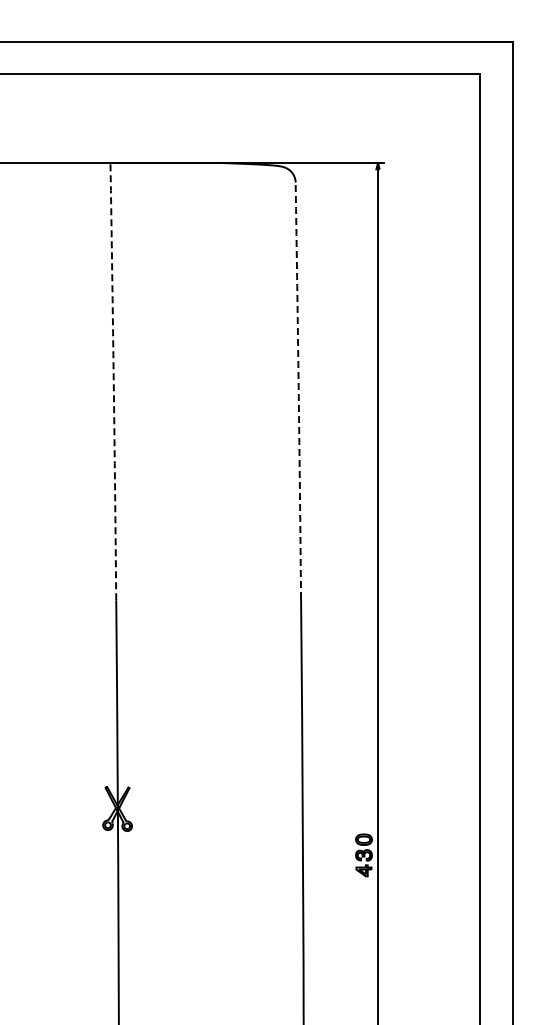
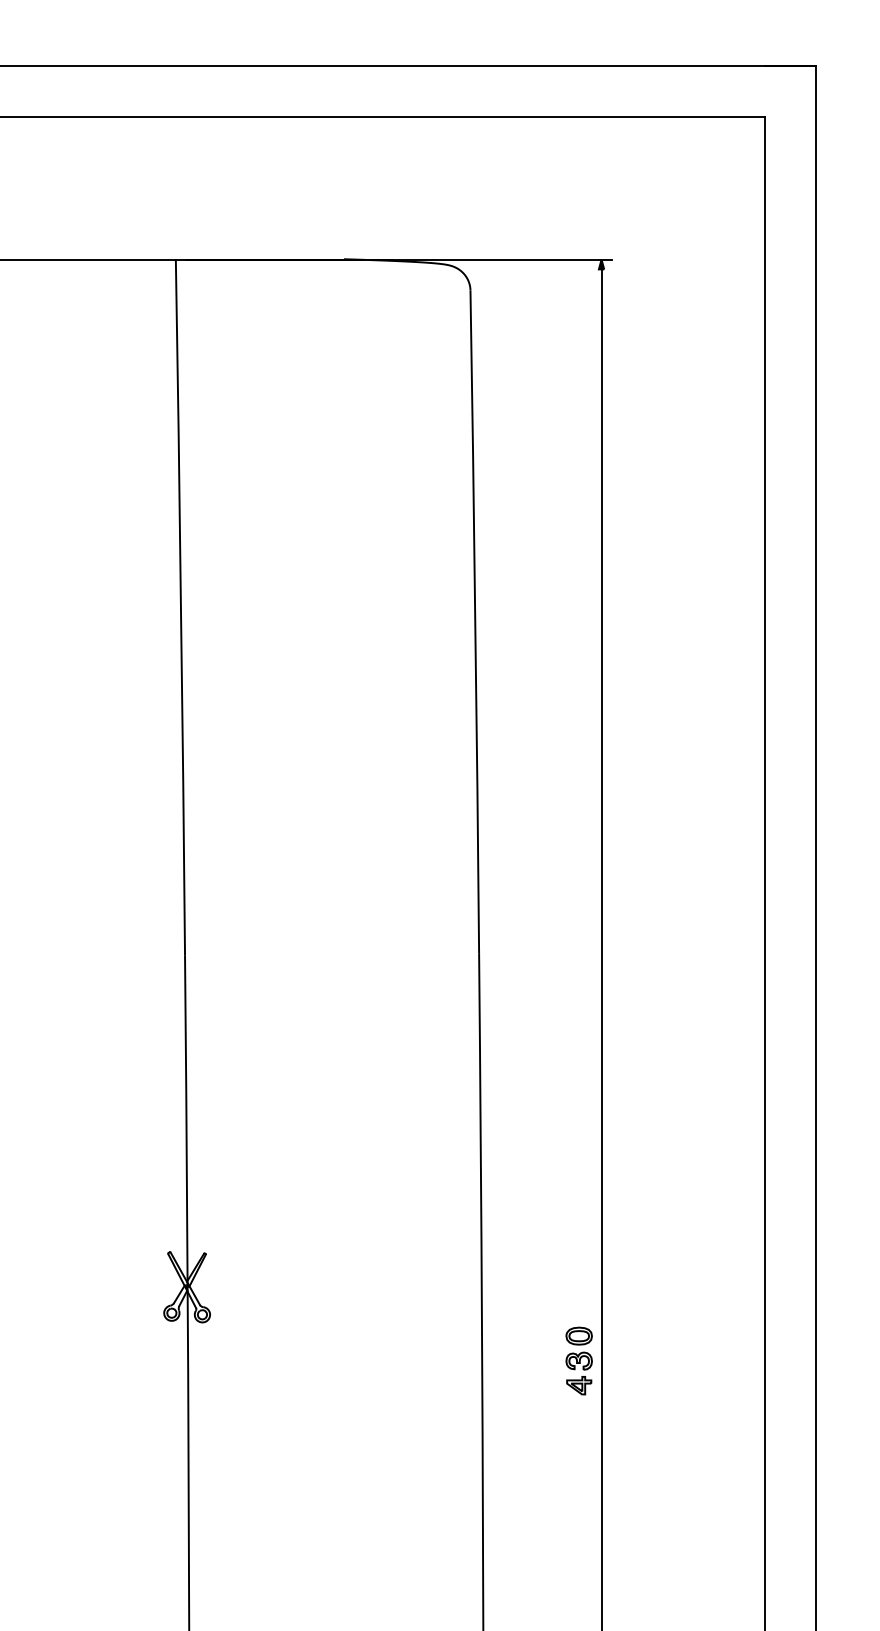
arc: (113, 381) -> (180, 607), dashed -> solid
arc: (298, 390) -> (475, 621), dashed -> solid

